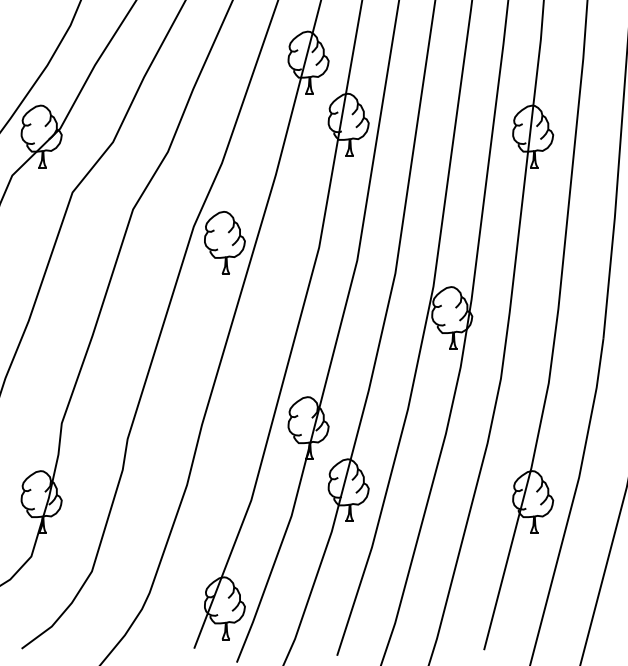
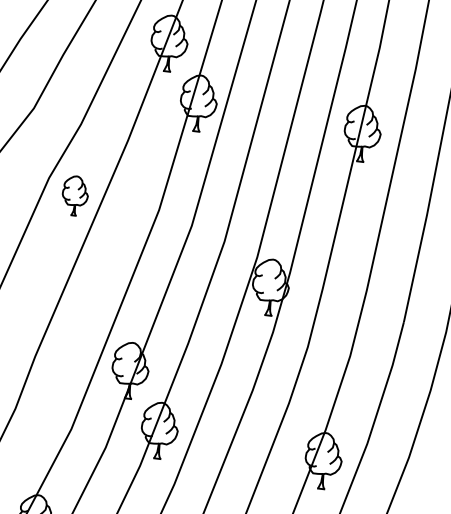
part: (224, 242) -> (74, 195), size x0.7

